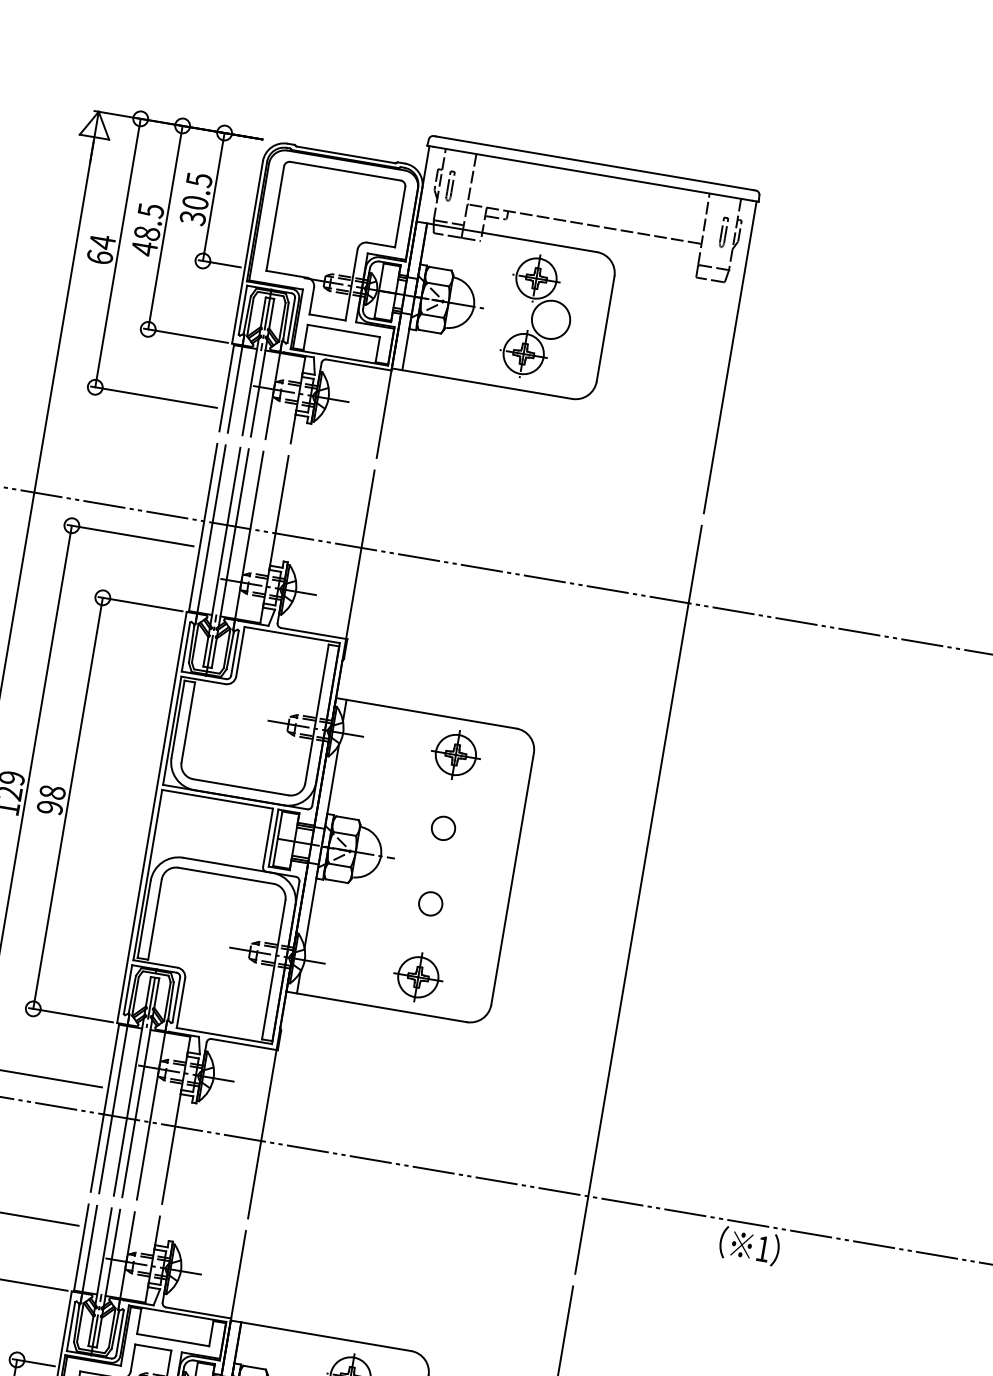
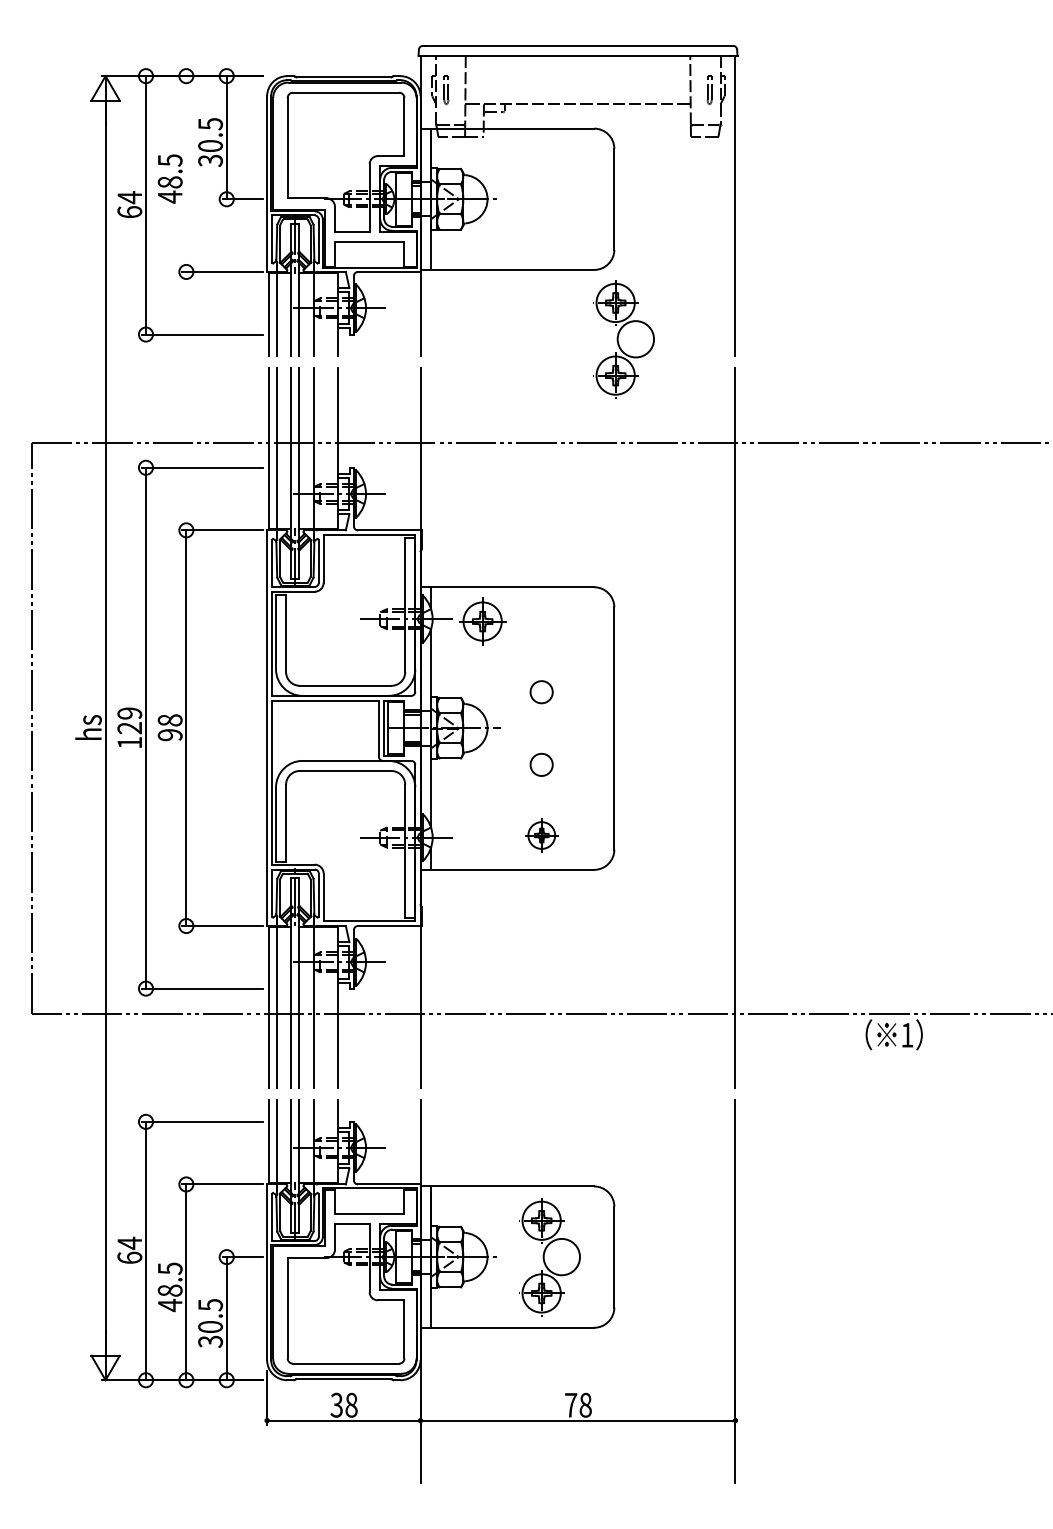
line: (165, 227) -> (186, 173), removed
part: (538, 317) -> (623, 339), moved
part: (455, 754) -> (482, 621), moved
part: (418, 977) -> (541, 835), size x0.7

